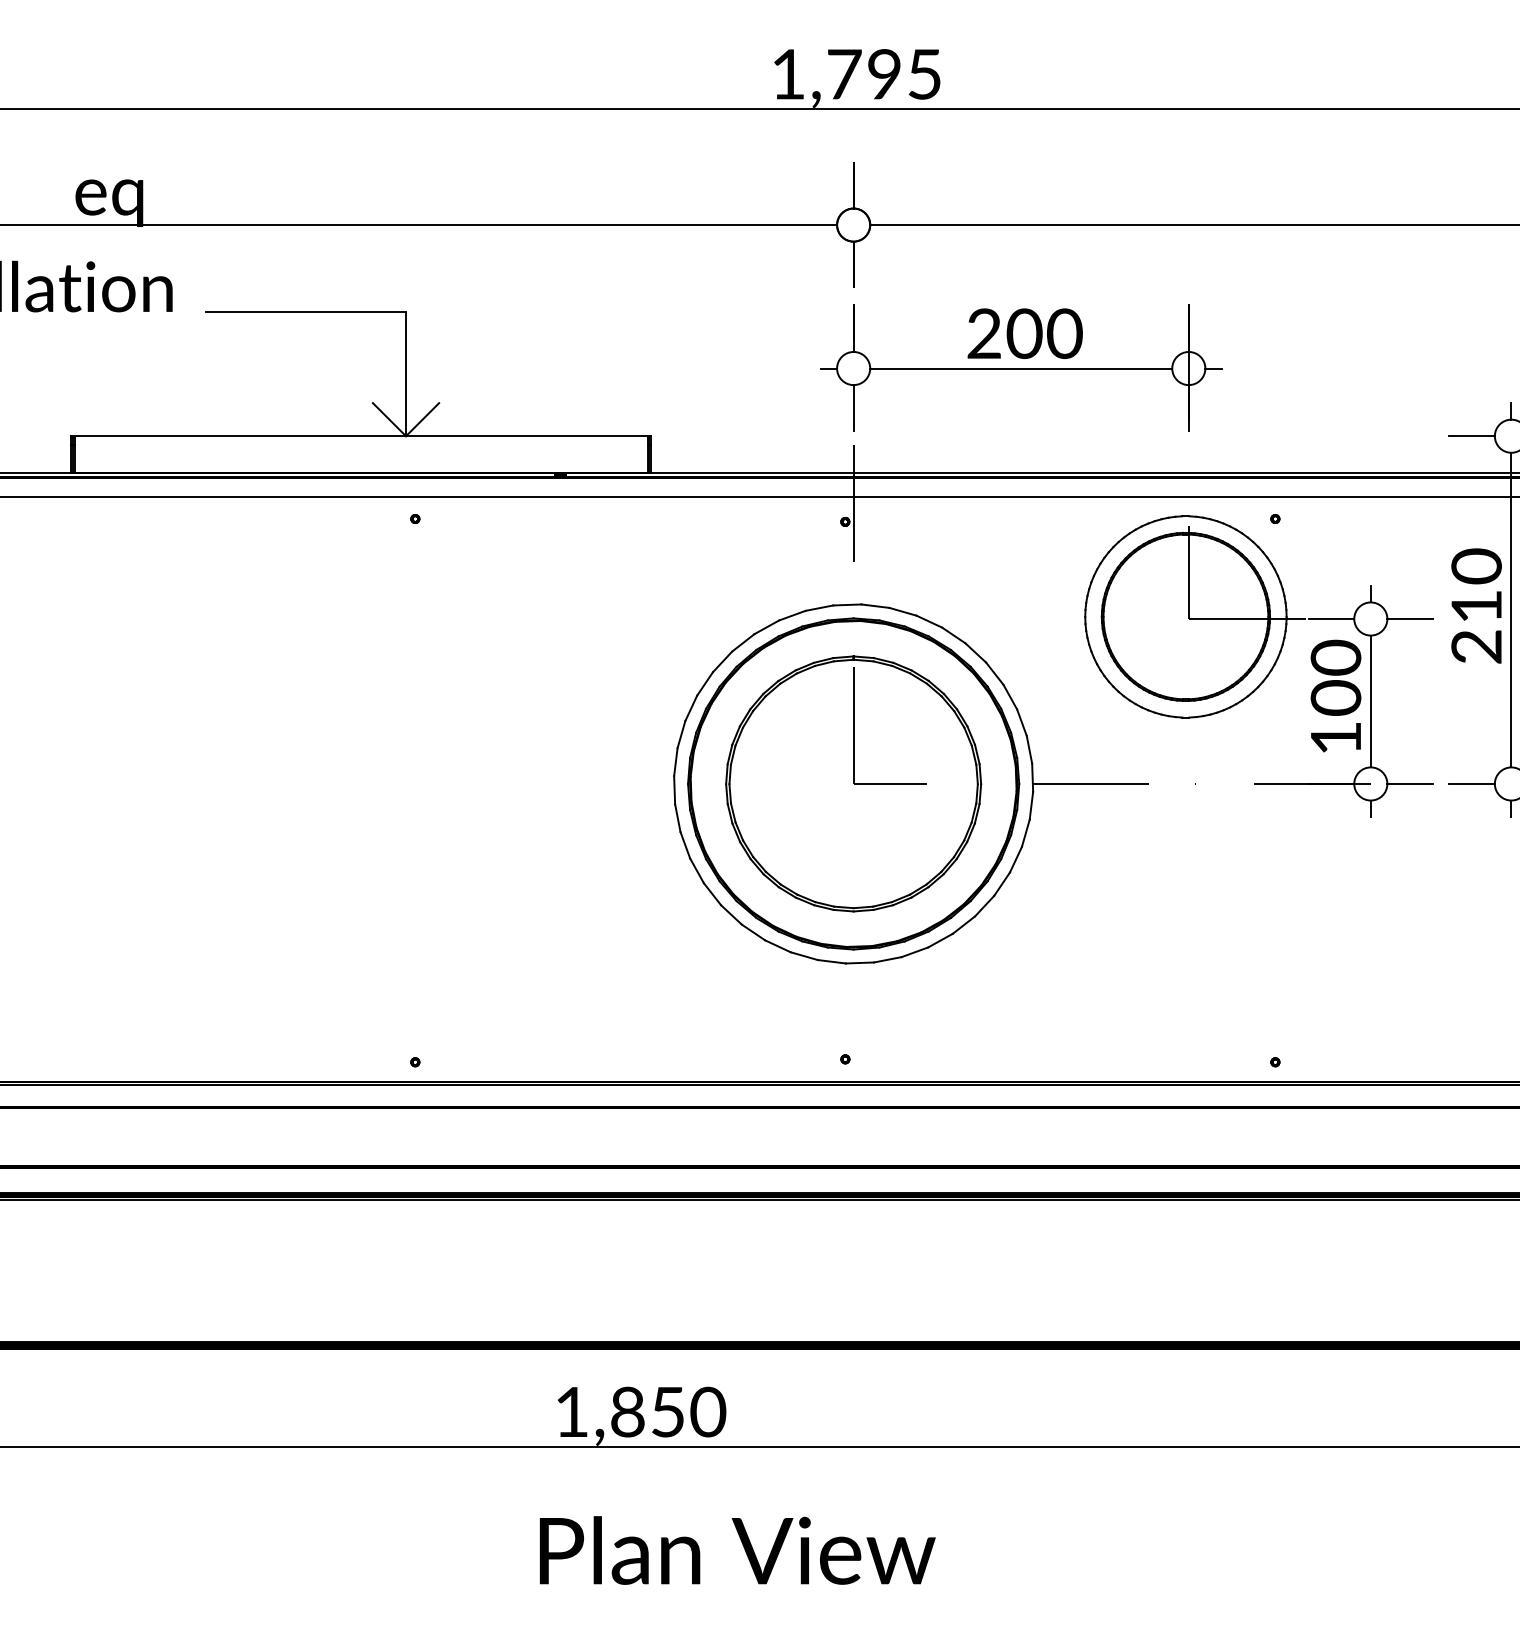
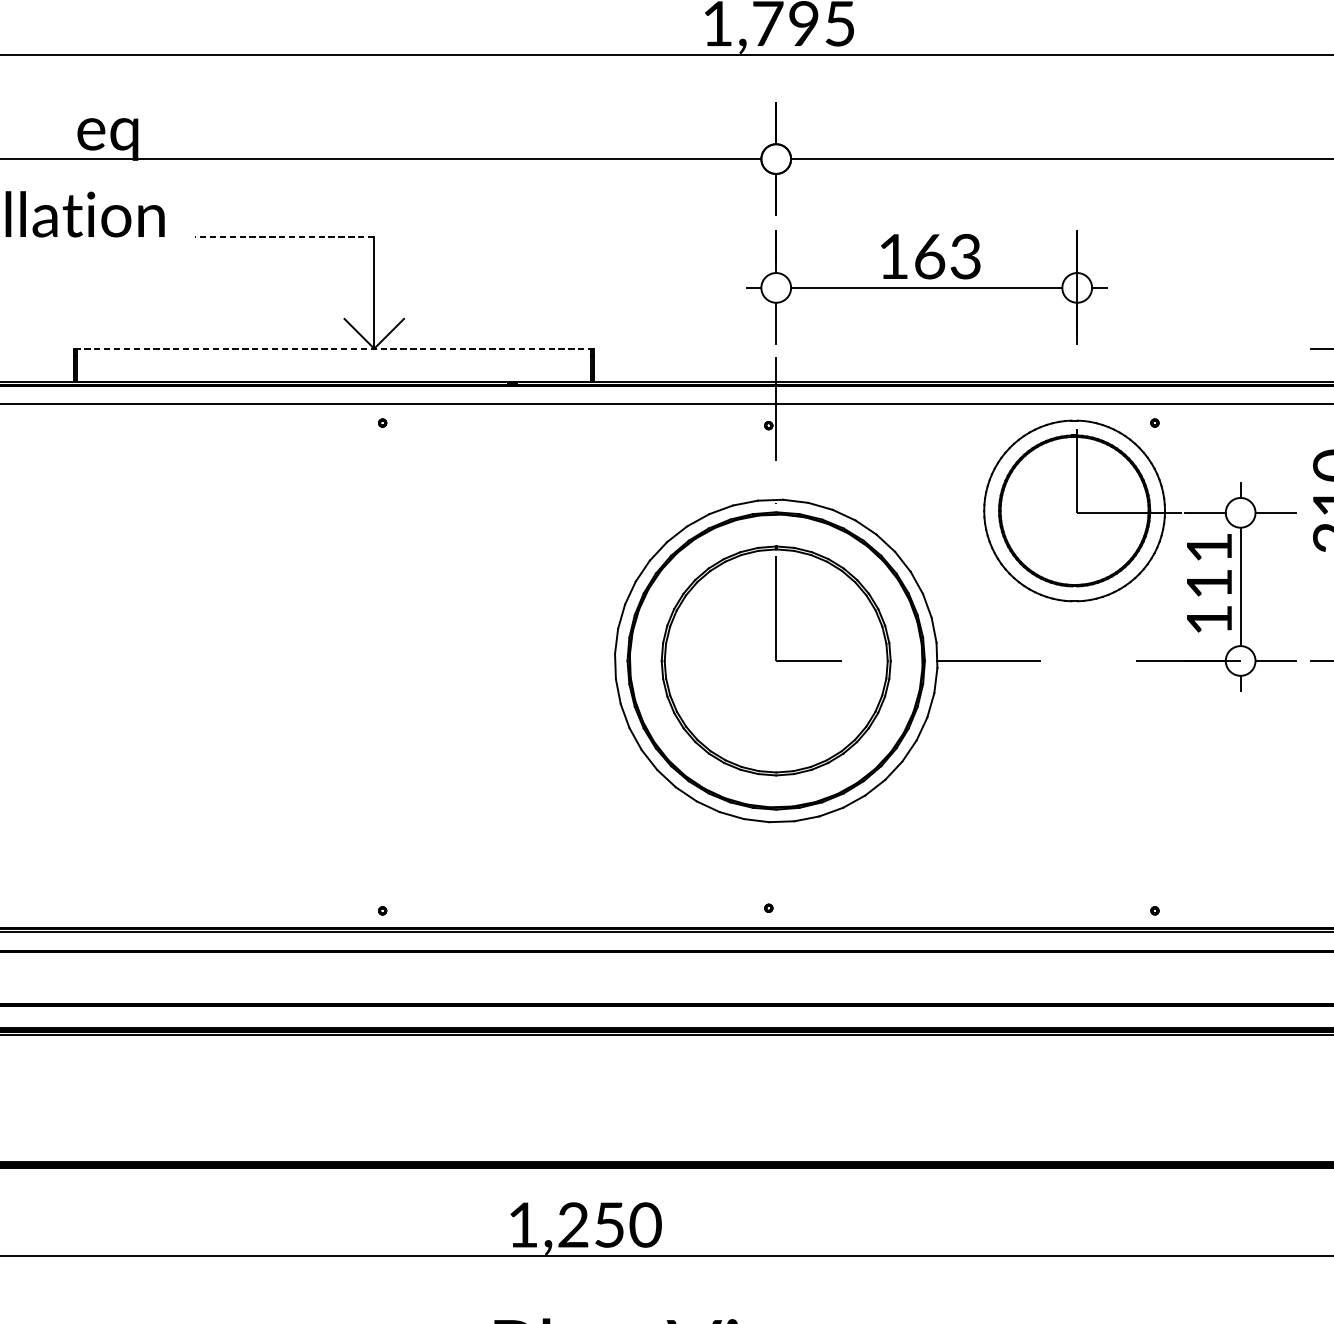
line: (306, 311) -> (284, 236), solid -> dashed
text: (1024, 333) -> (929, 256), 200 -> 163
line: (361, 436) -> (334, 348), solid -> dashed
text: (1335, 677) -> (1208, 565), 100 -> 111
text: (627, 1412) -> (573, 1225), 1,850 -> 1,250

